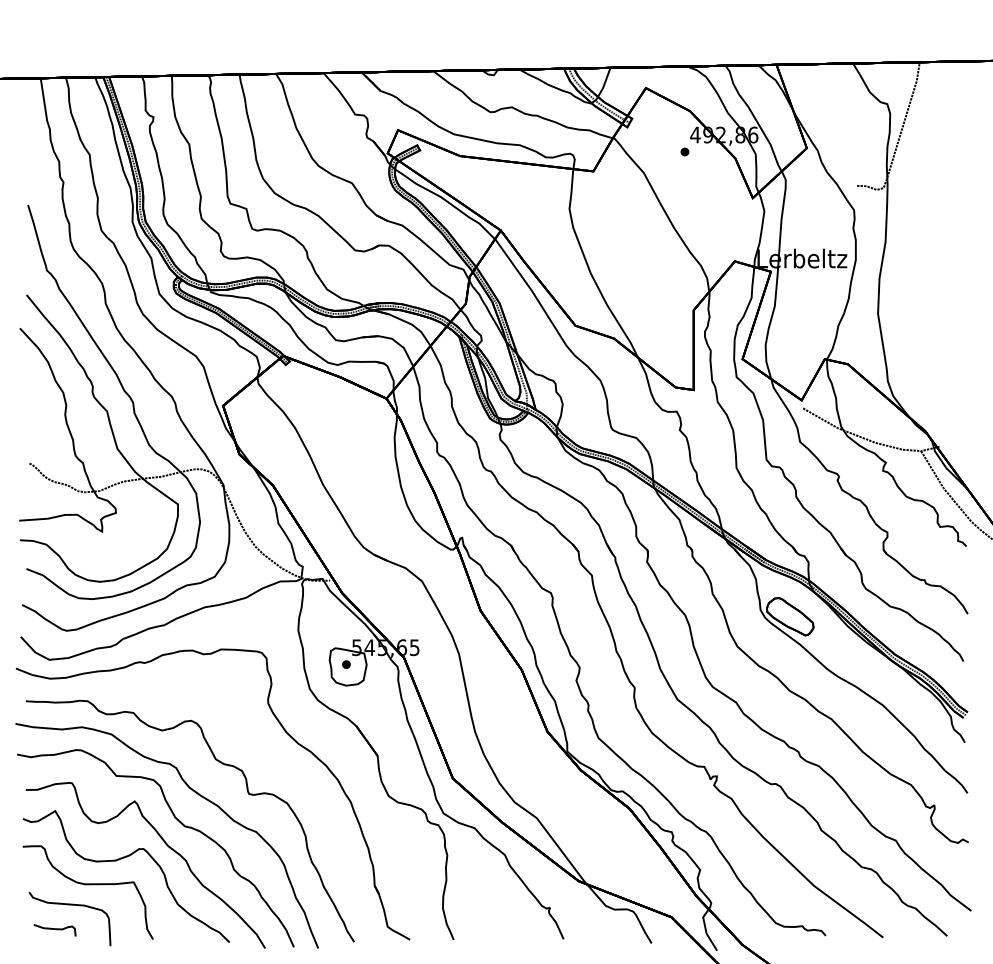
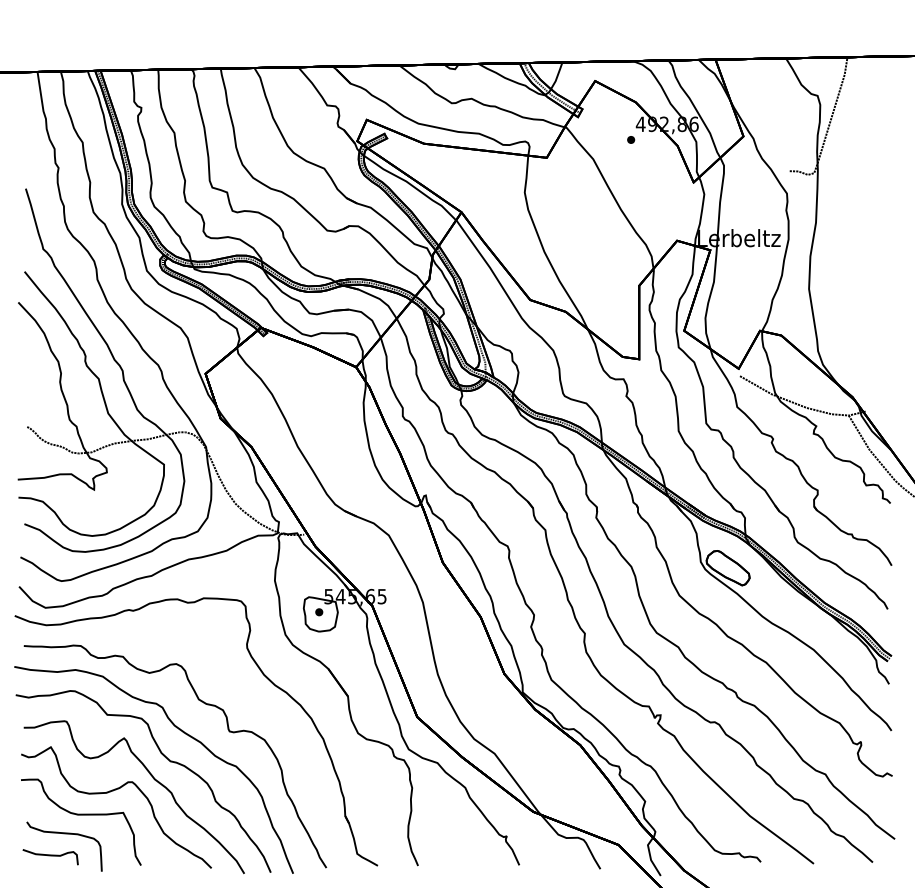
part: (54, 930) -> (50, 857), size x1.43

